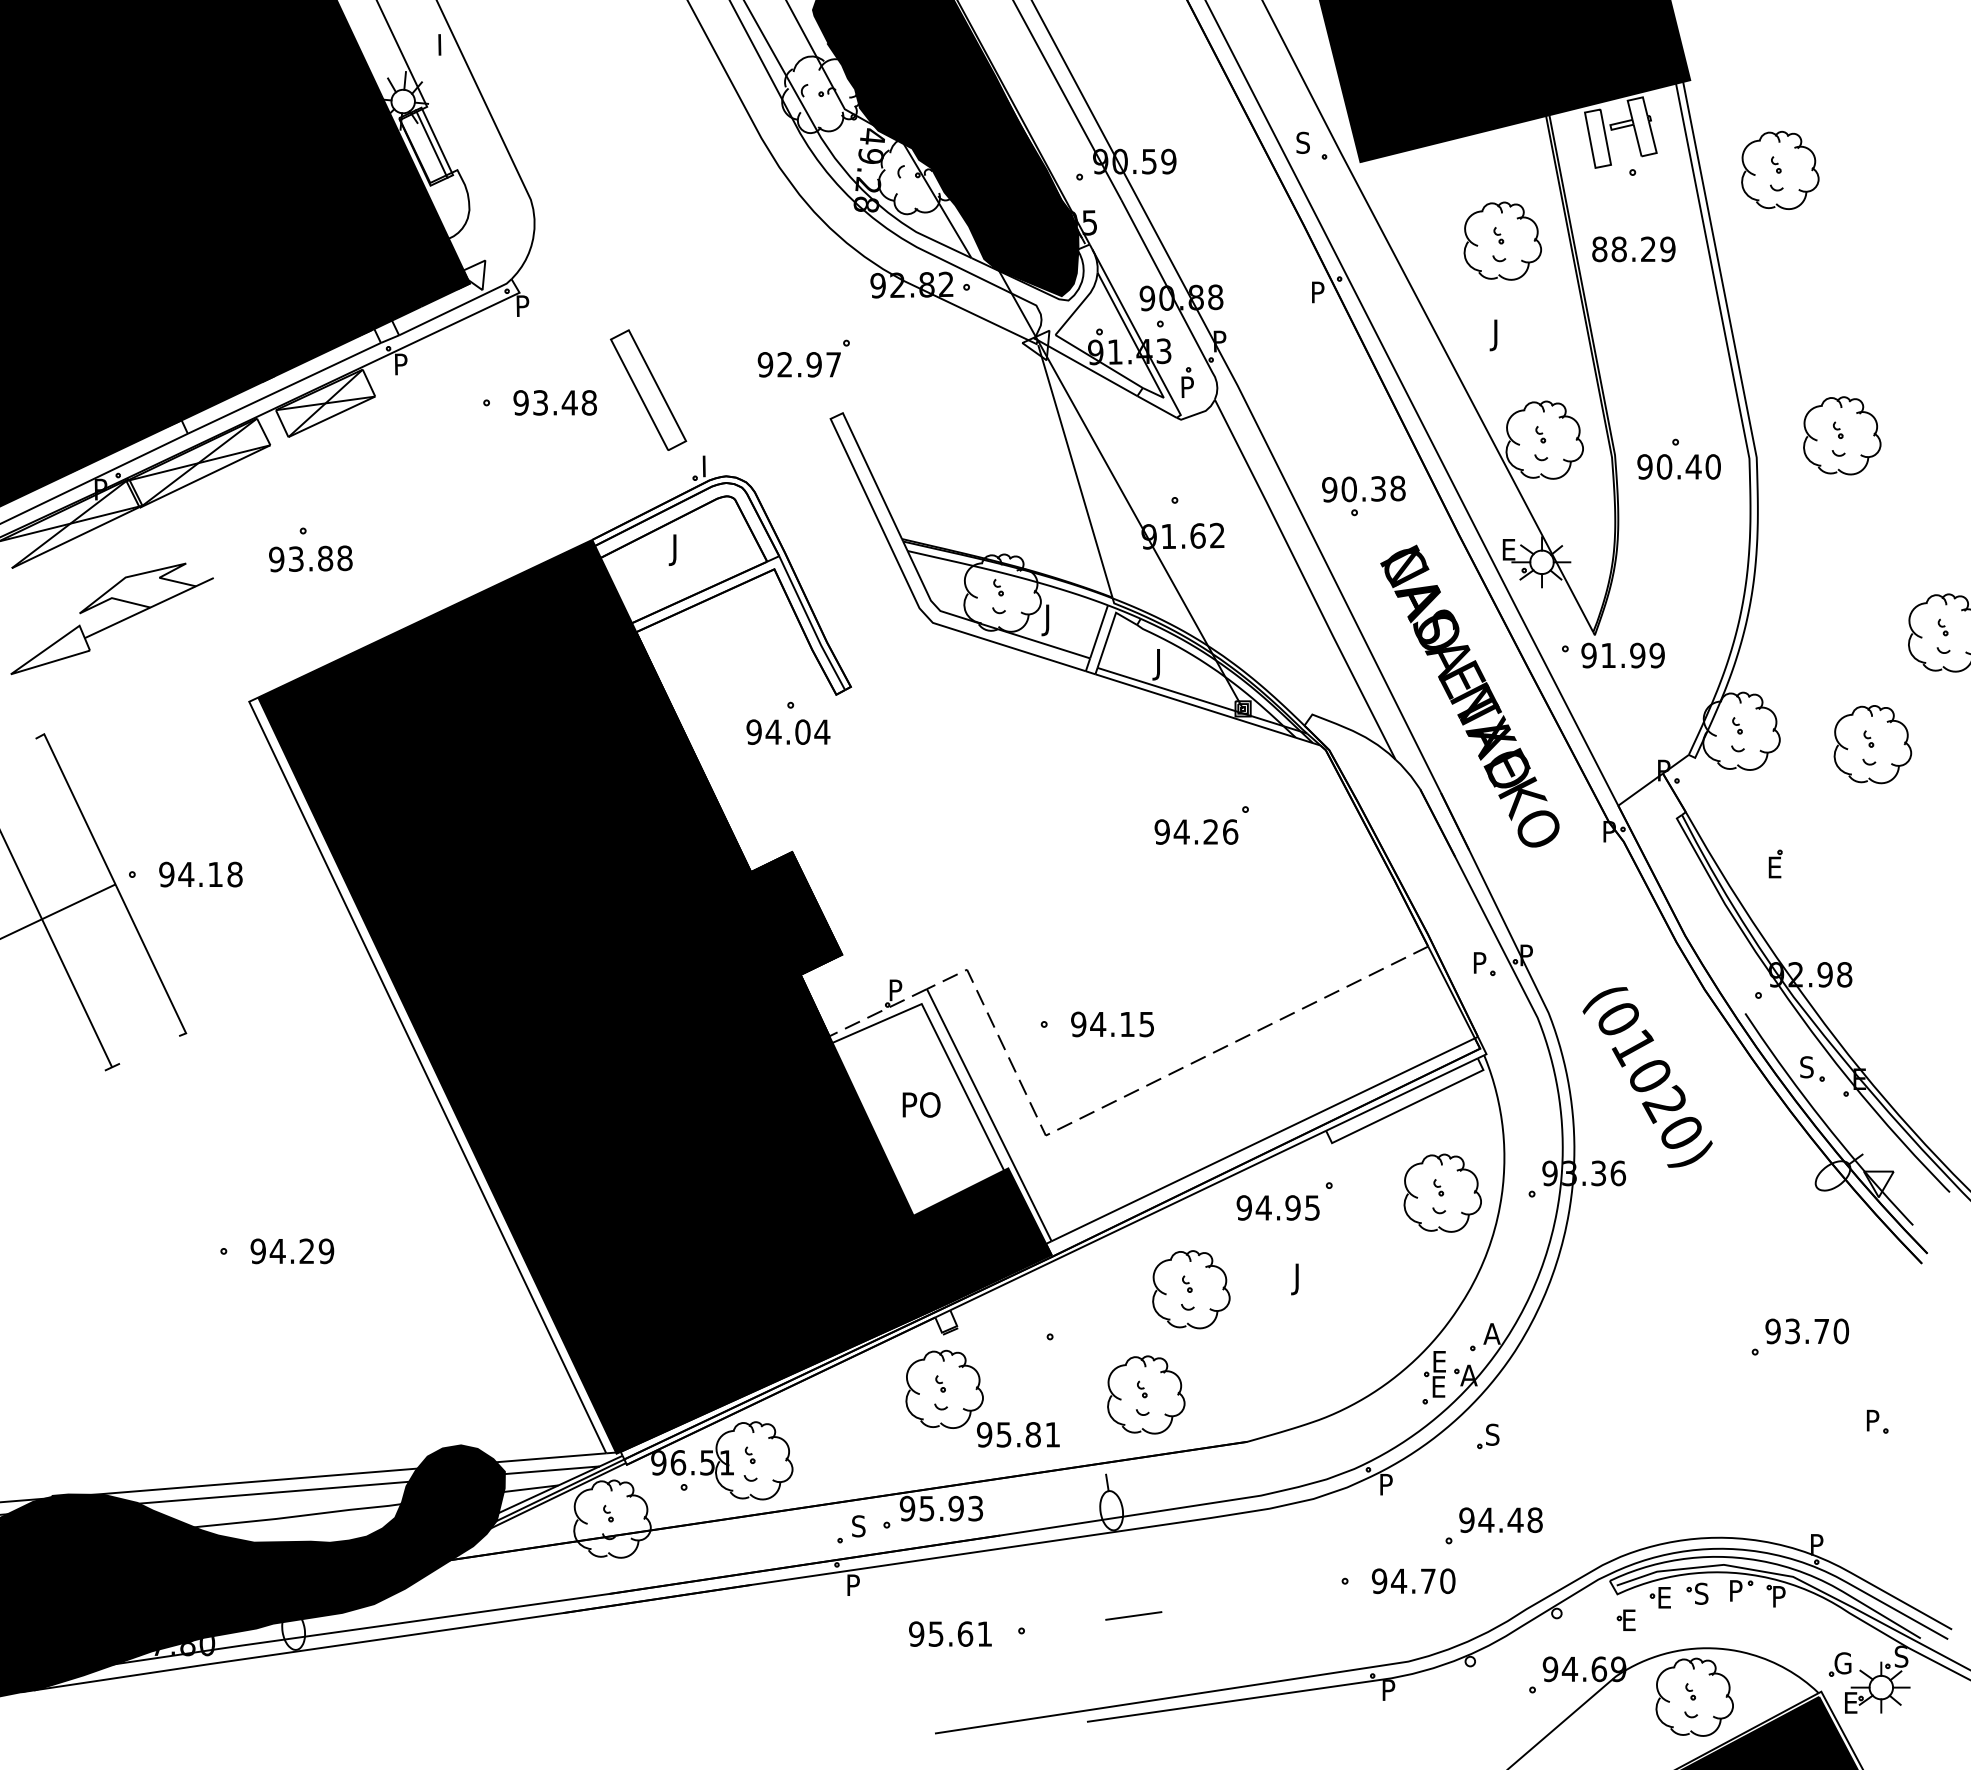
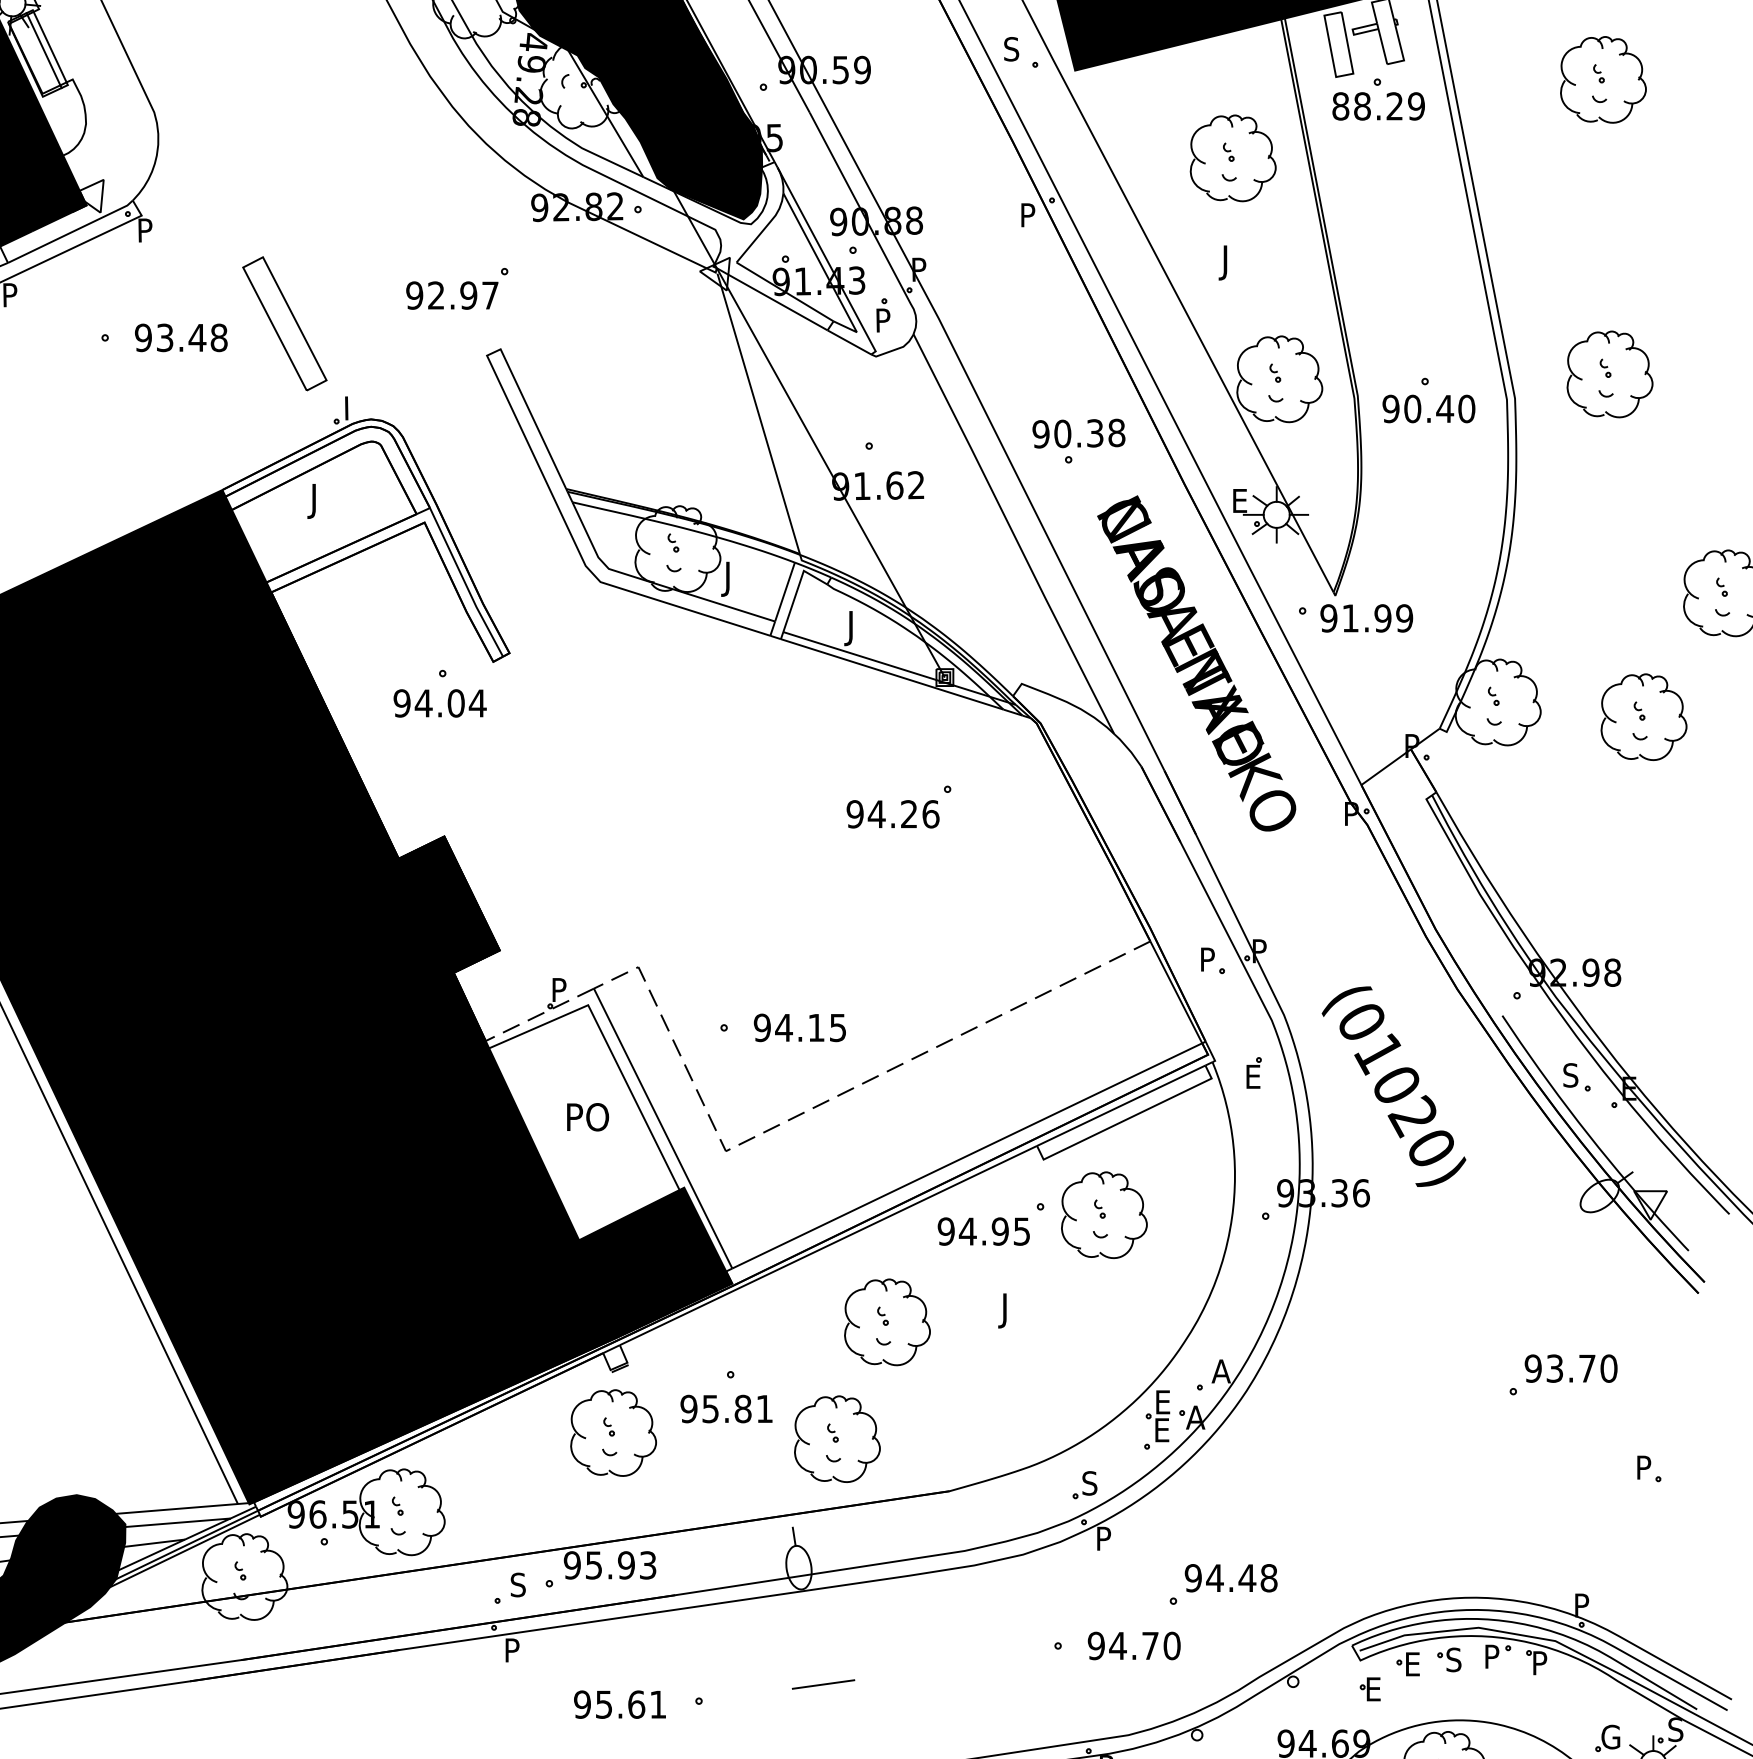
part: (1780, 170) -> (1603, 79), moved
text: (1633, 249) -> (1378, 106), moved
part: (1775, 863) -> (1253, 1072), moved
part: (1442, 1192) -> (1104, 1214), moved
text: (1018, 1434) -> (726, 1408), moved
part: (1488, 1436) -> (1085, 1485), moved

